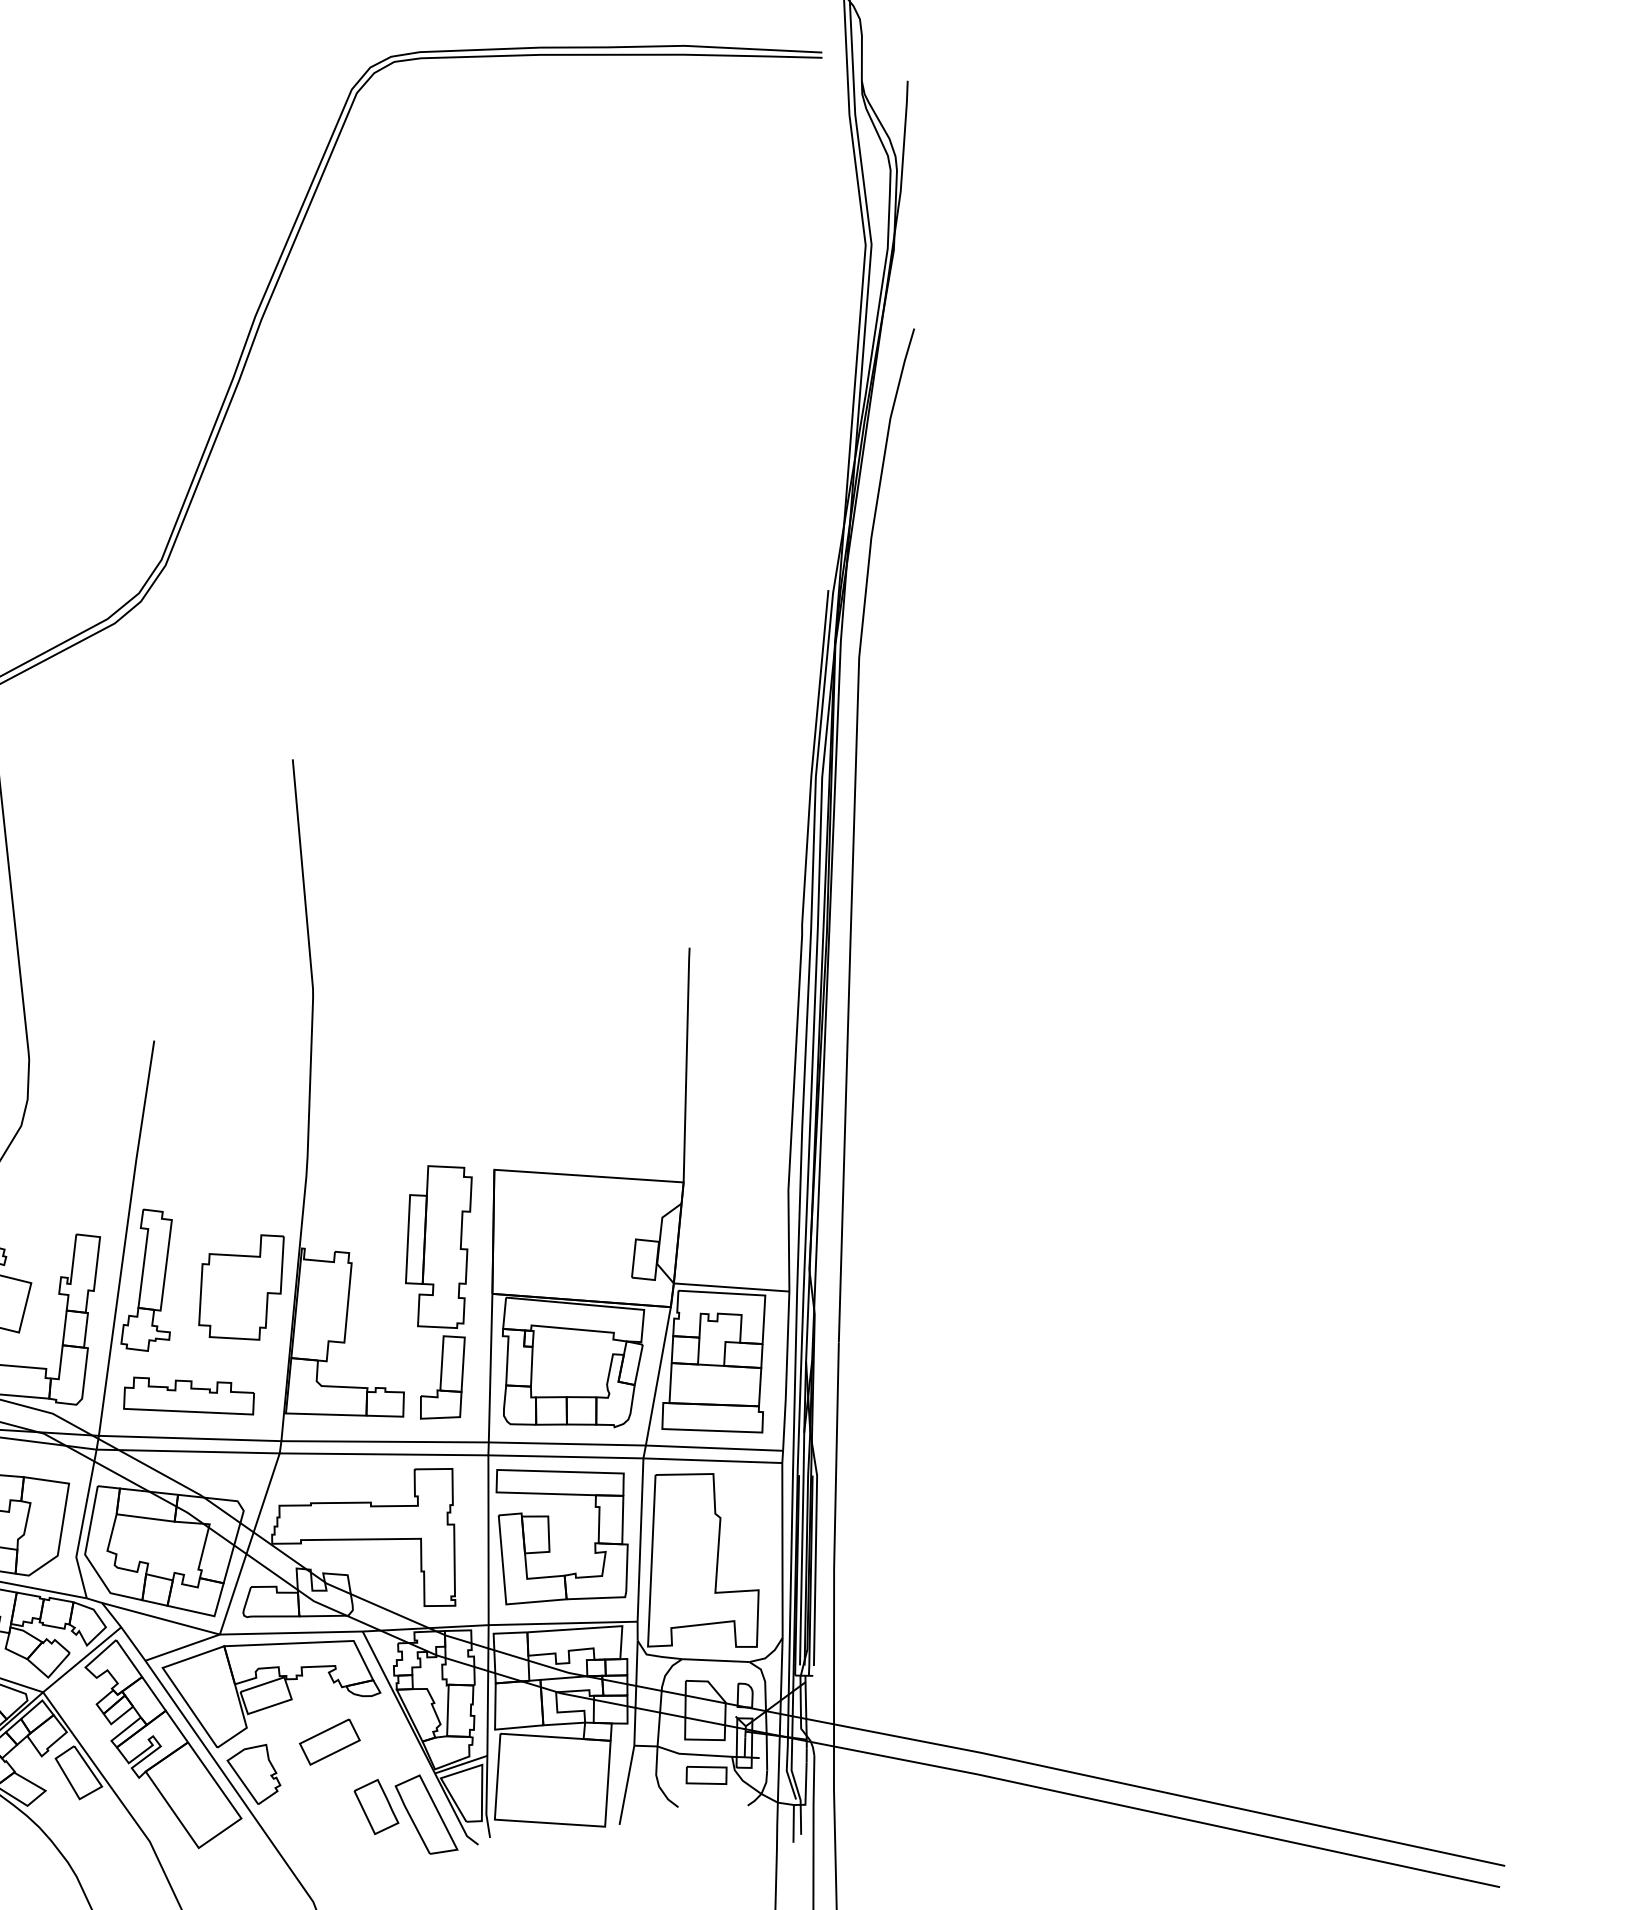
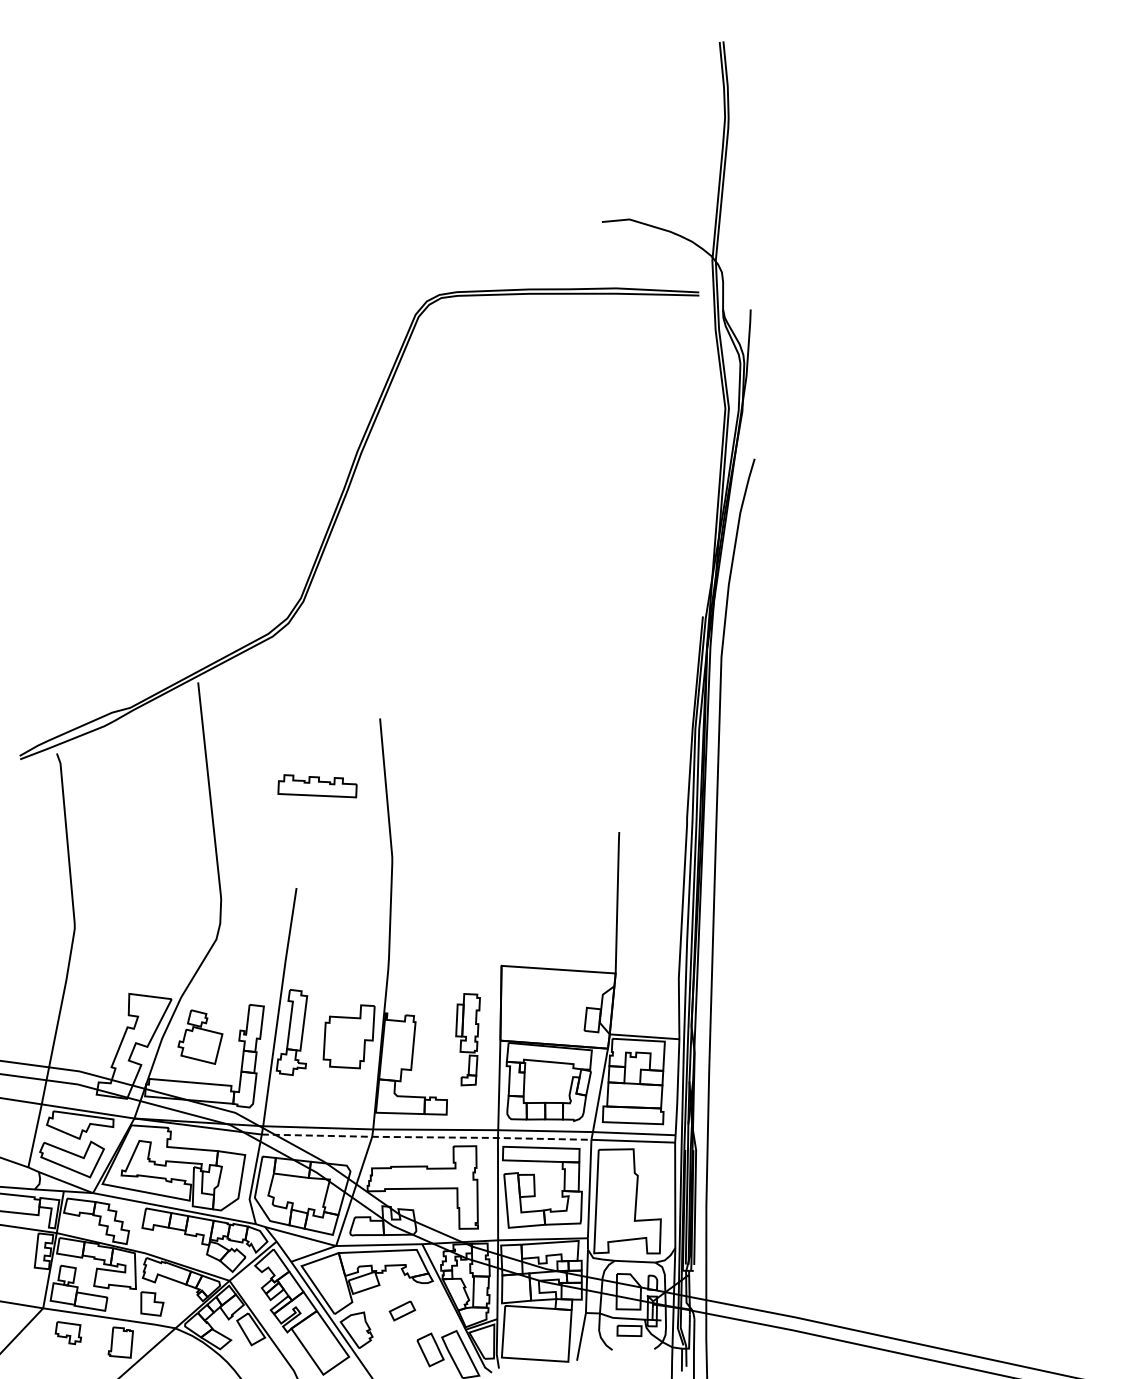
part: (437, 1291) -> (467, 1039), size x0.6
part: (188, 1396) -> (317, 786), moved
line: (371, 1454) -> (427, 1137), solid -> dashed
part: (329, 1741) -> (402, 1310), size x0.7

